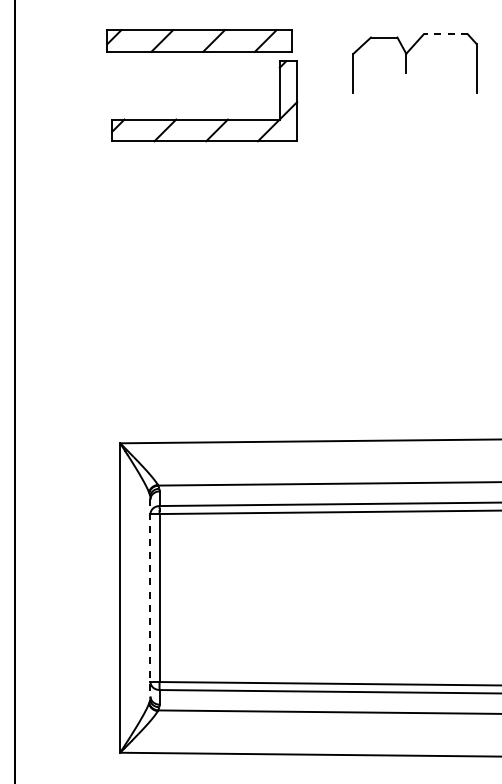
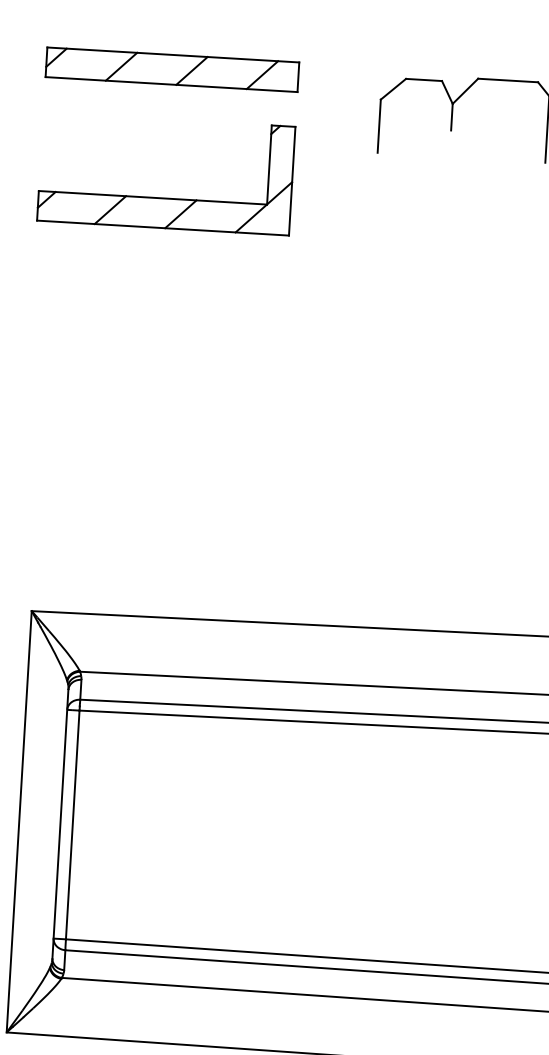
line: (445, 34) -> (507, 80), dashed -> solid
part: (204, 119) -> (164, 198), moved
line: (150, 598) -> (60, 824), dashed -> solid

